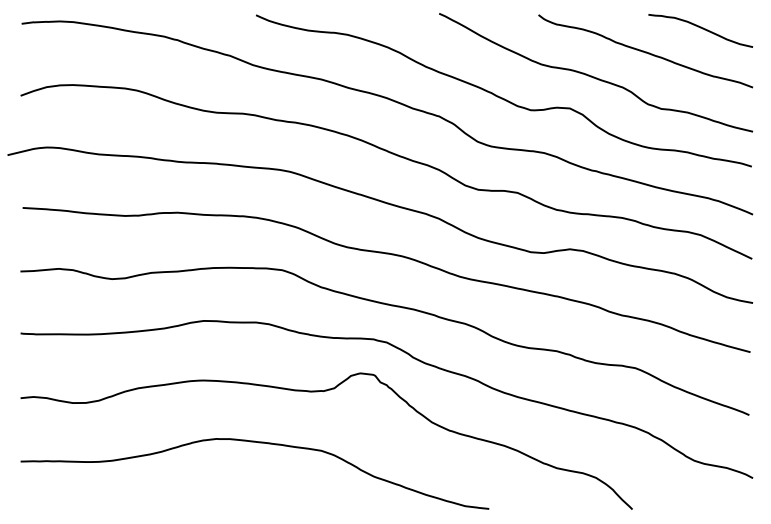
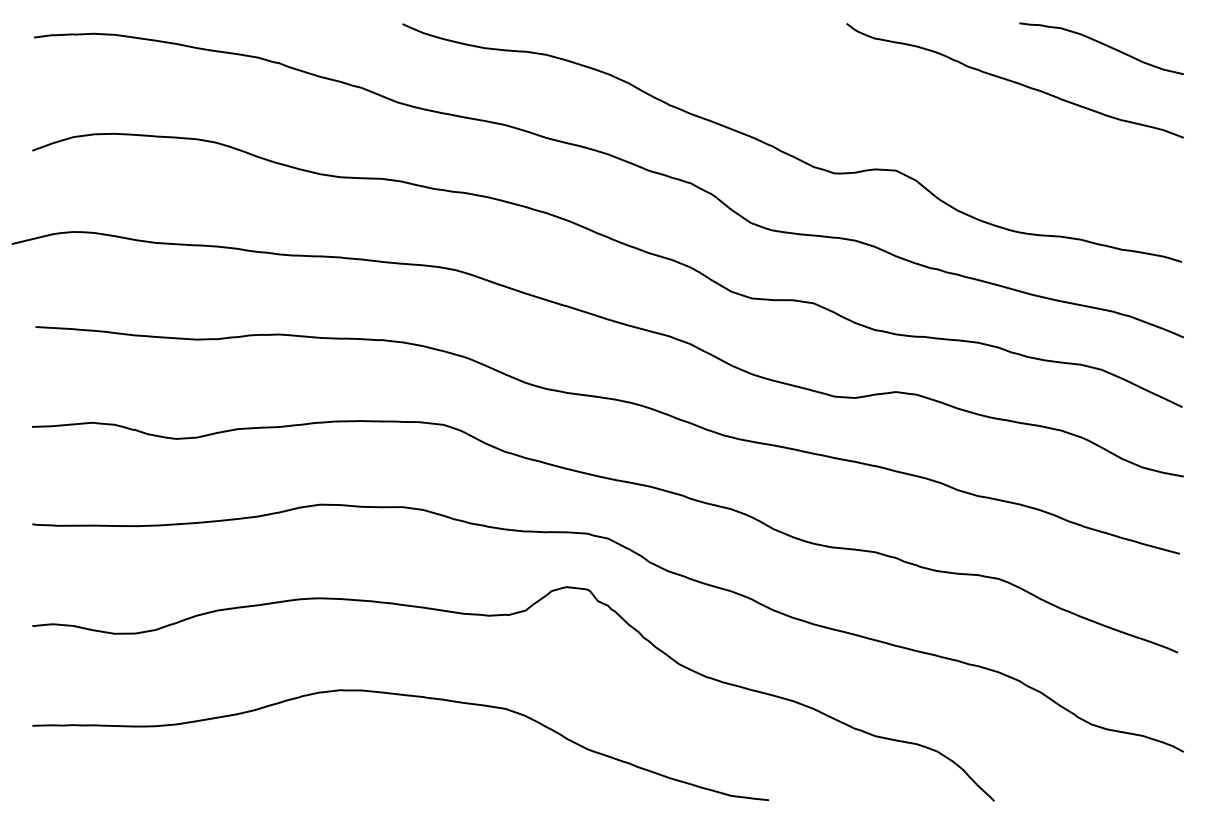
curve: (594, 76) -> (934, 120), removed

